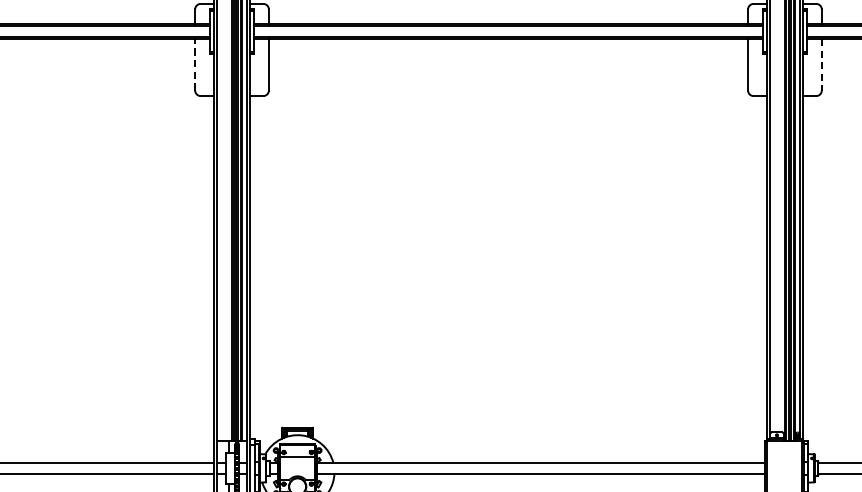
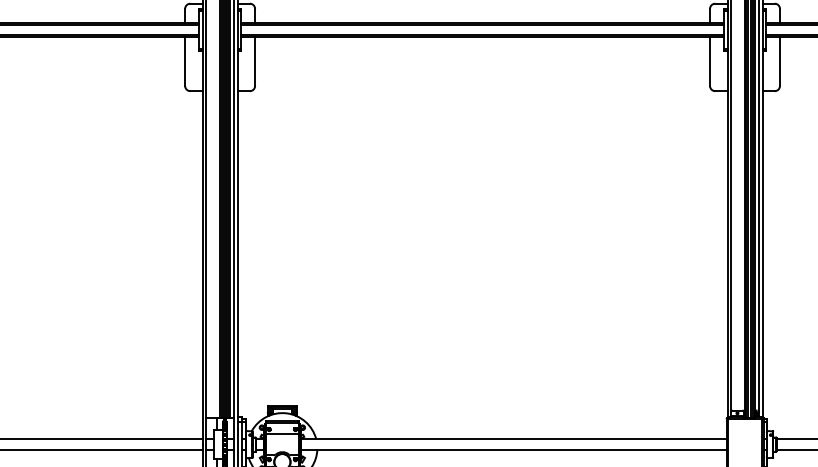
line: (195, 63) -> (185, 60), dashed -> solid
line: (822, 64) -> (780, 61), dashed -> solid

